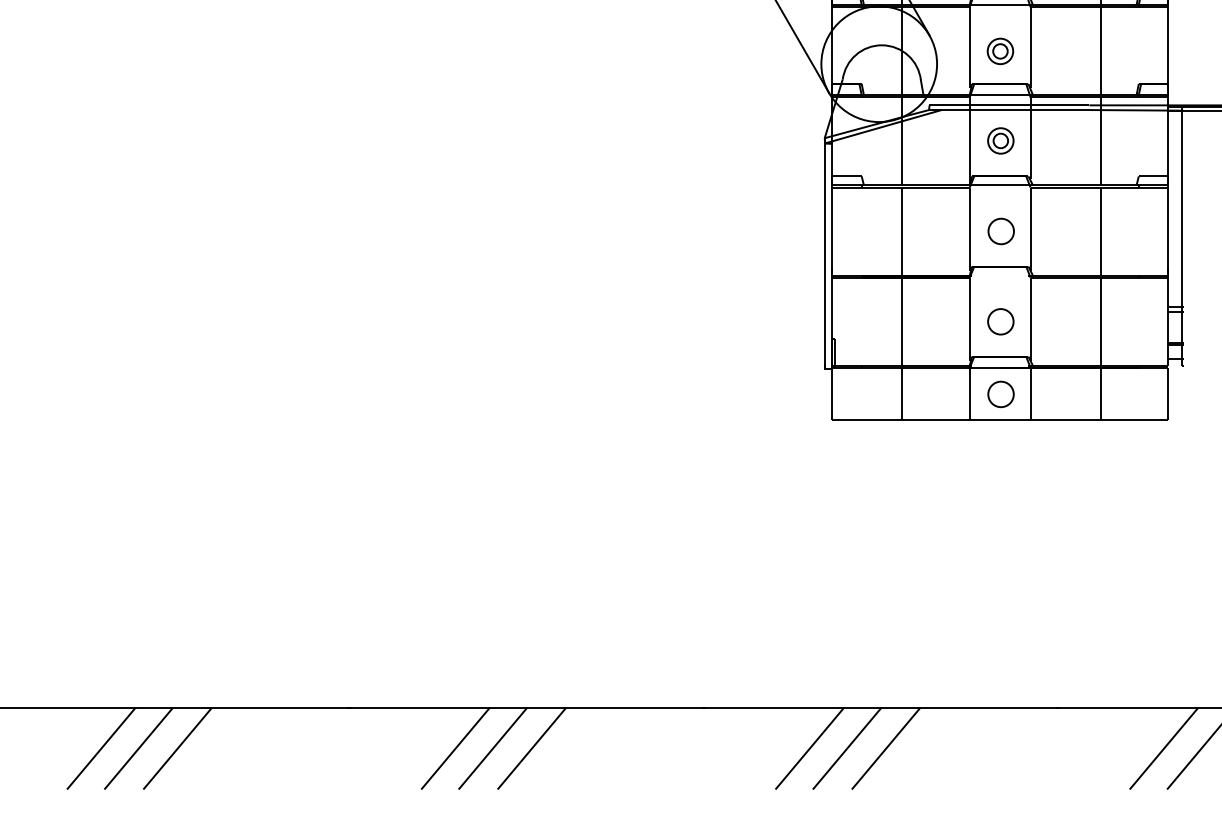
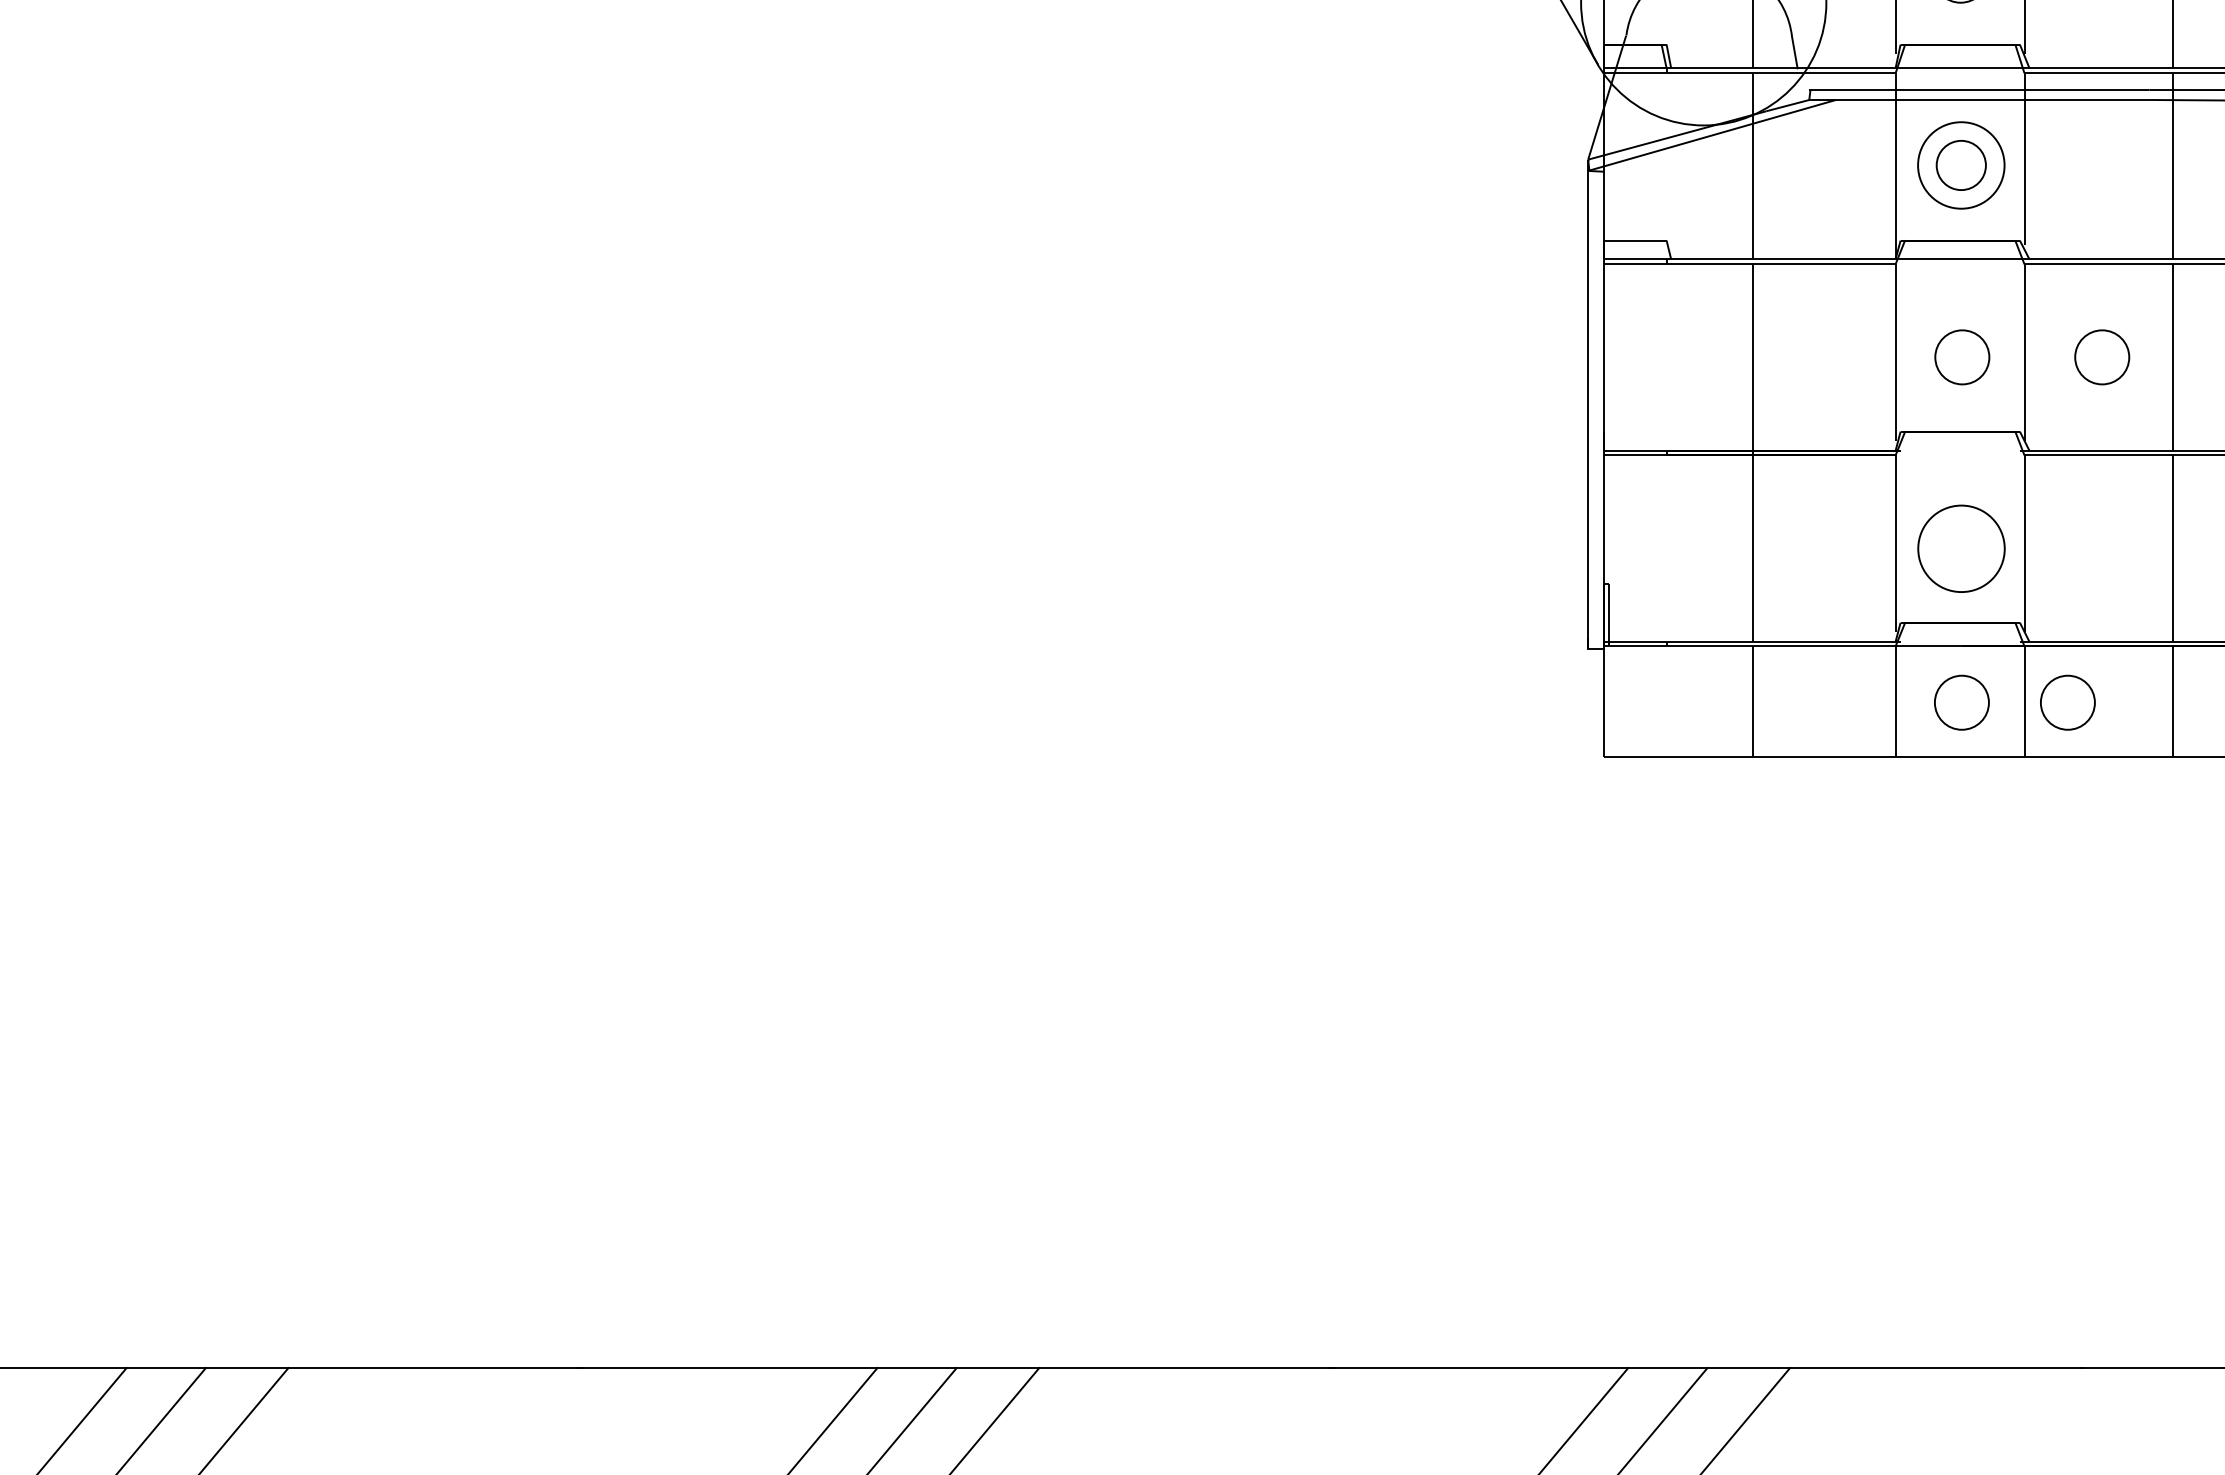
part: (1000, 140) -> (1960, 164), size x1.6
circle: (1066, 231) -> (2100, 357), added
circle: (1000, 321) -> (1960, 548), size x1.6
circle: (1050, 394) -> (2066, 702), added

